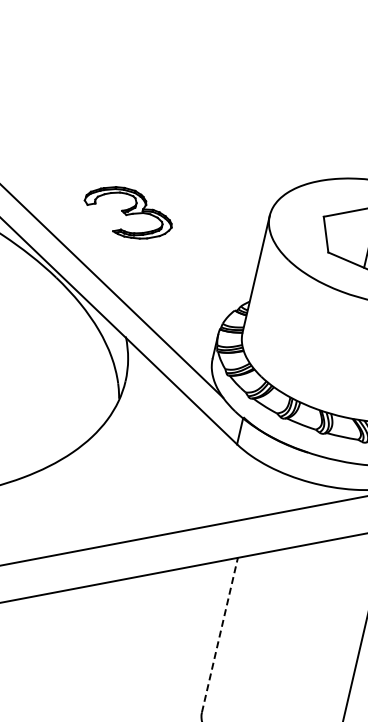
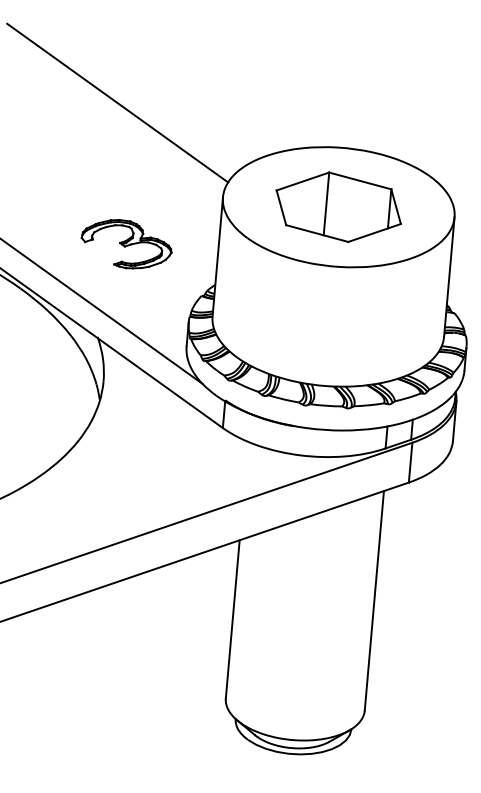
line: (178, 107) -> (117, 102), added
part: (128, 213) -> (126, 244), moved
line: (219, 634) -> (232, 618), dashed -> solid

